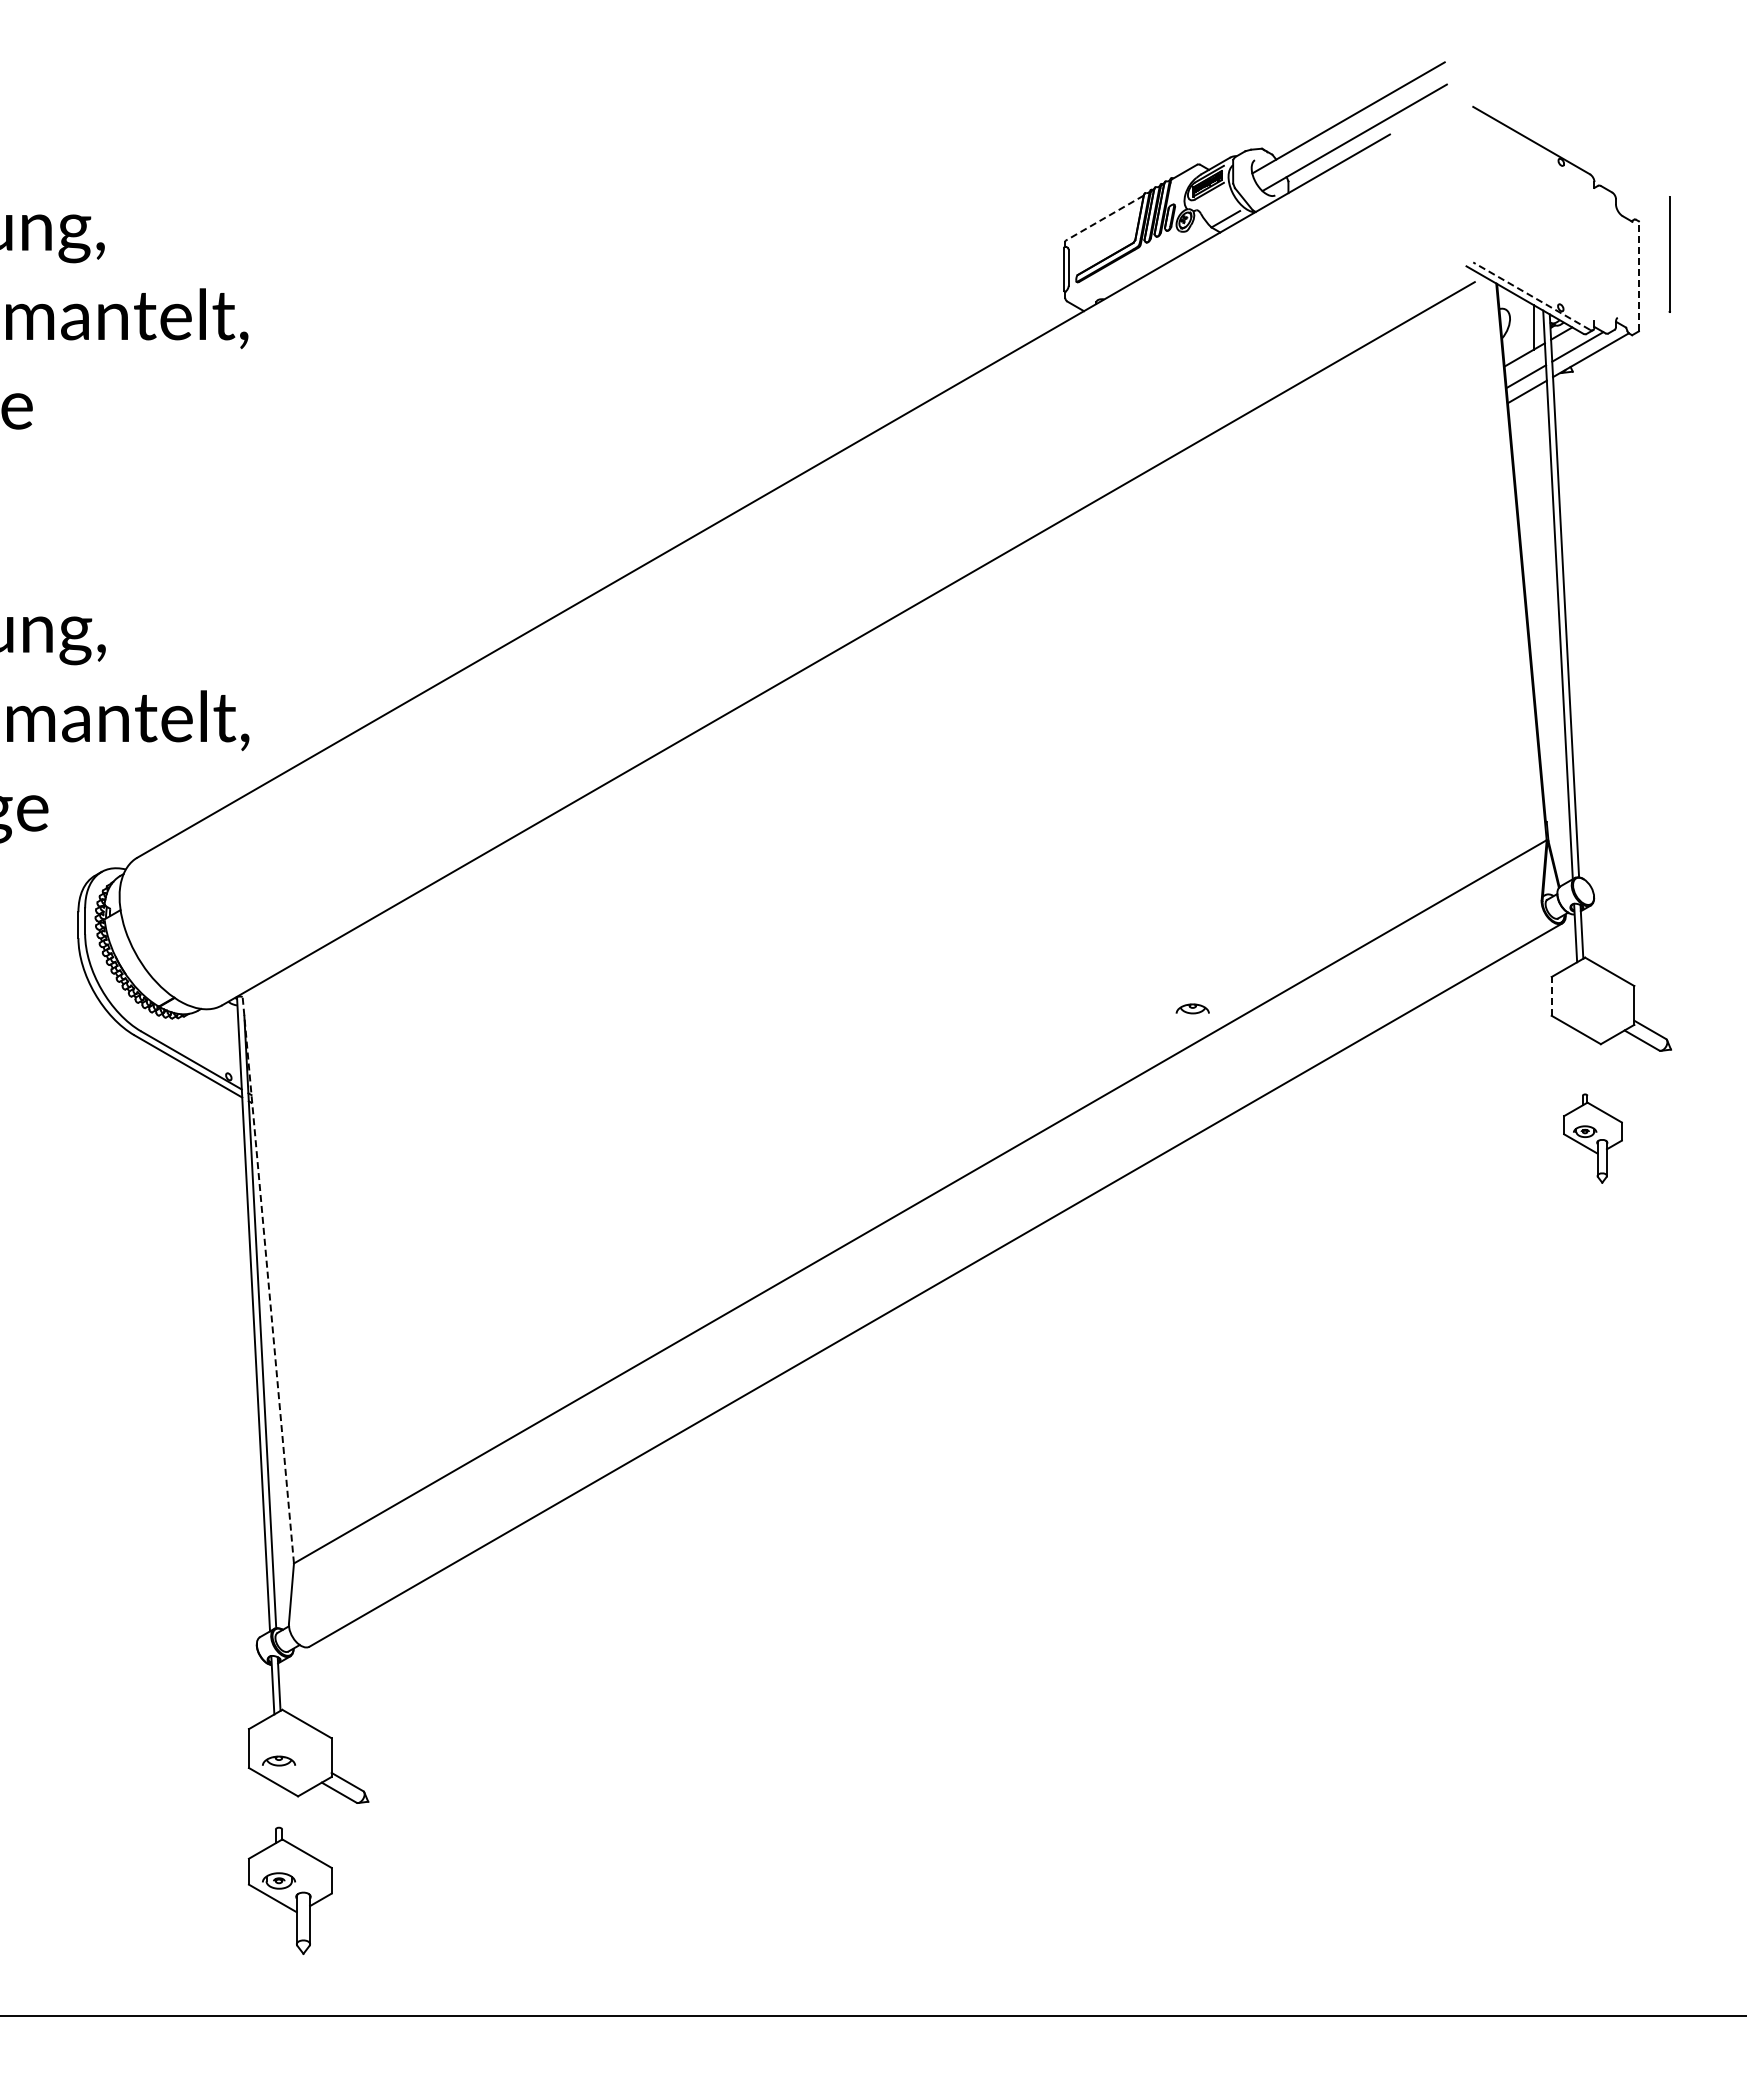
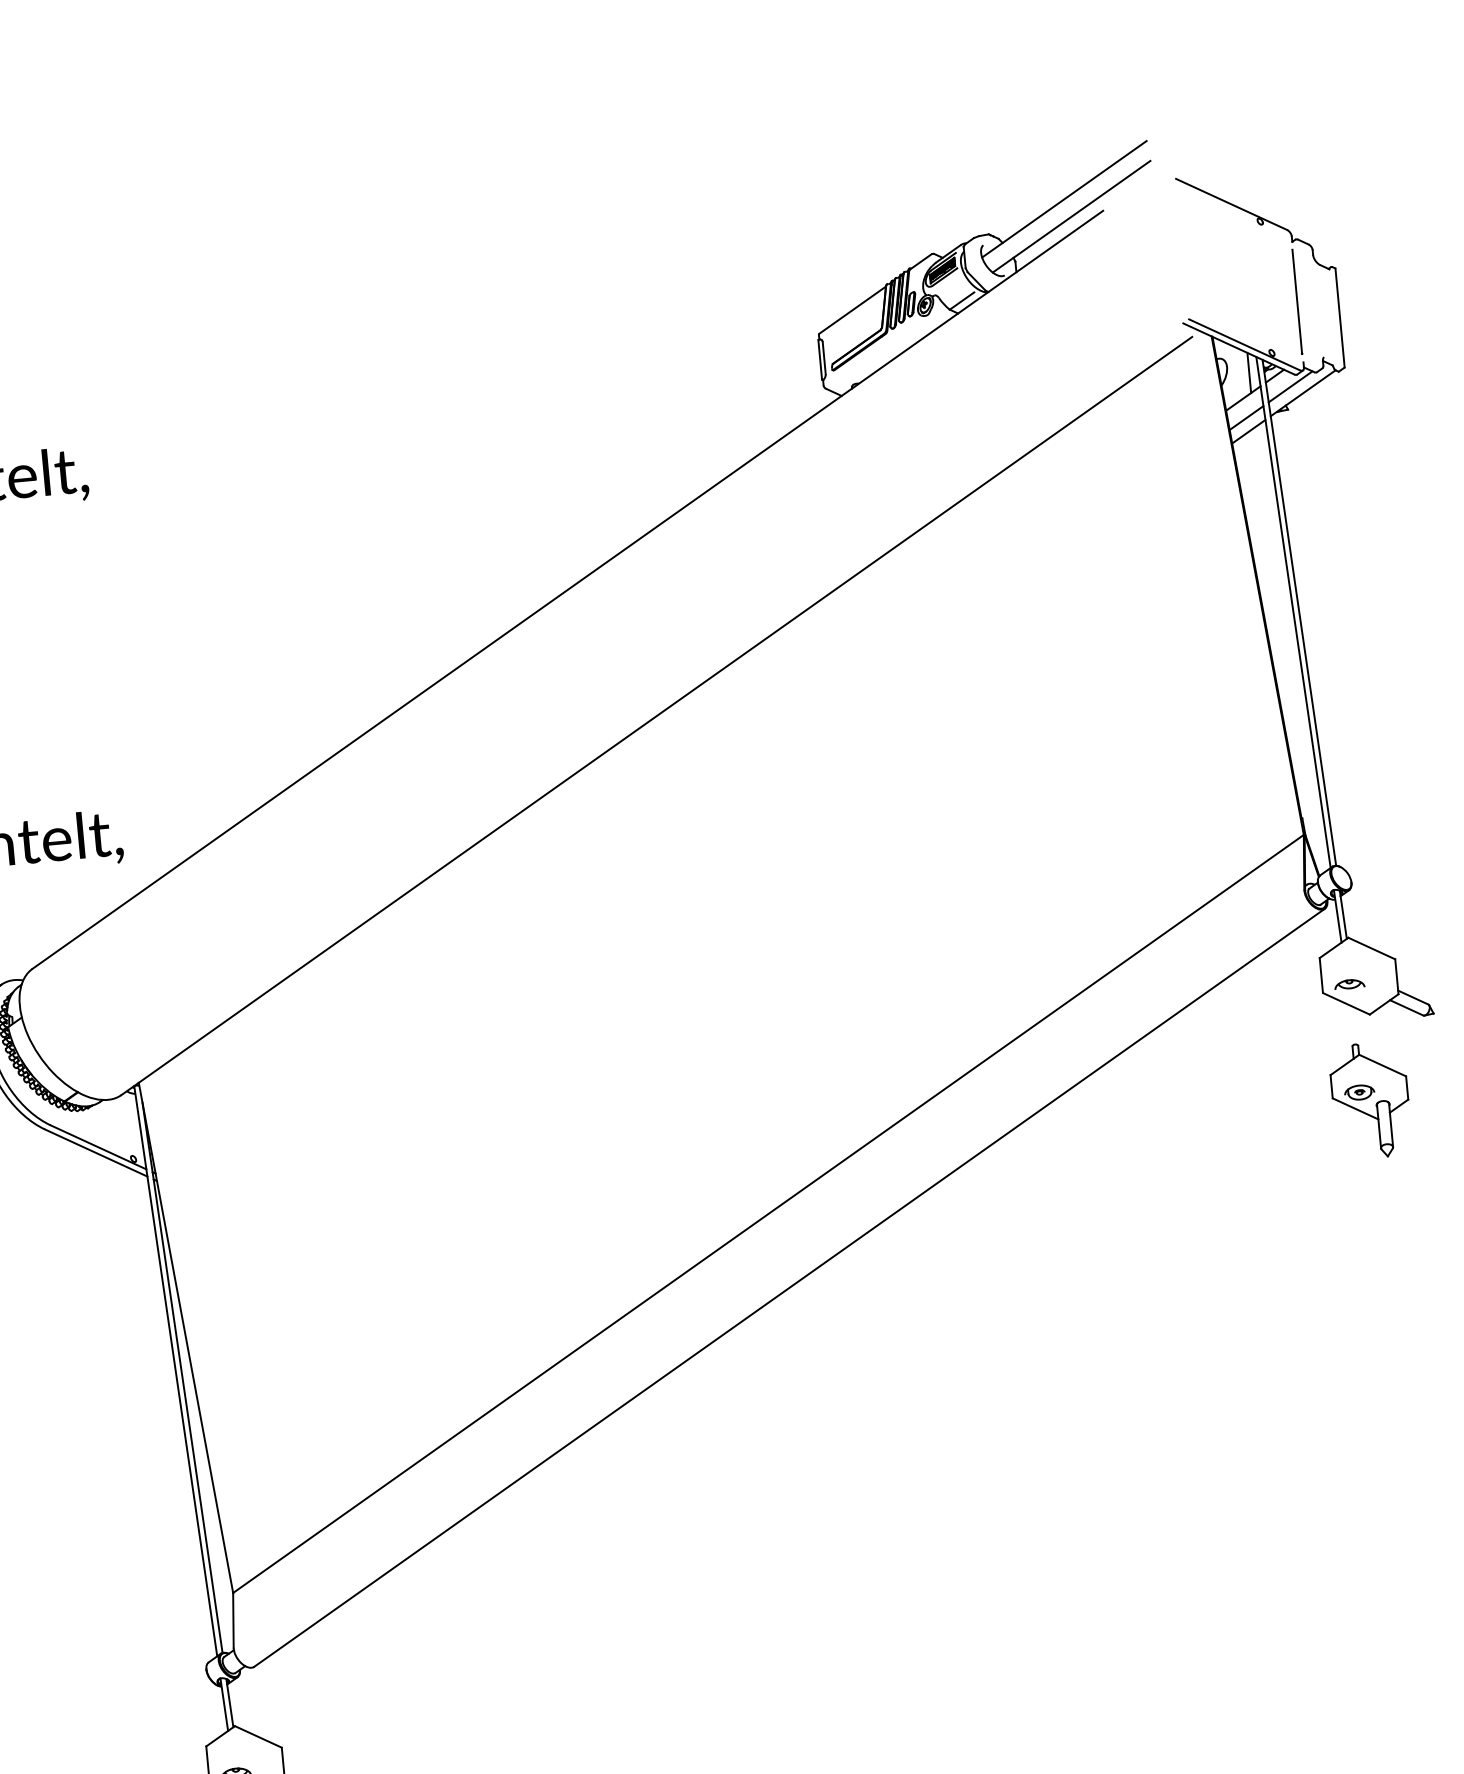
line: (1104, 218) -> (852, 310), dashed -> solid
line: (1669, 254) -> (1297, 302), moved
line: (1639, 276) -> (1340, 318), dashed -> solid
line: (1531, 295) -> (1244, 344), dashed -> solid
line: (1551, 995) -> (1321, 974), dashed -> solid
part: (1192, 1008) -> (1349, 983), moved
part: (1592, 1138) -> (1370, 1100), size x1.43
line: (268, 1278) -> (186, 1337), dashed -> solid

